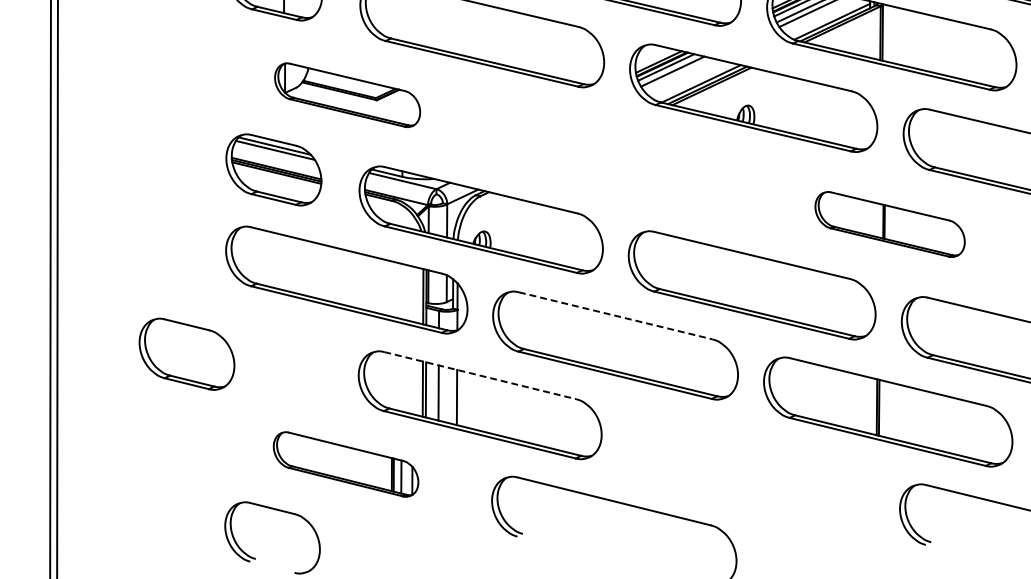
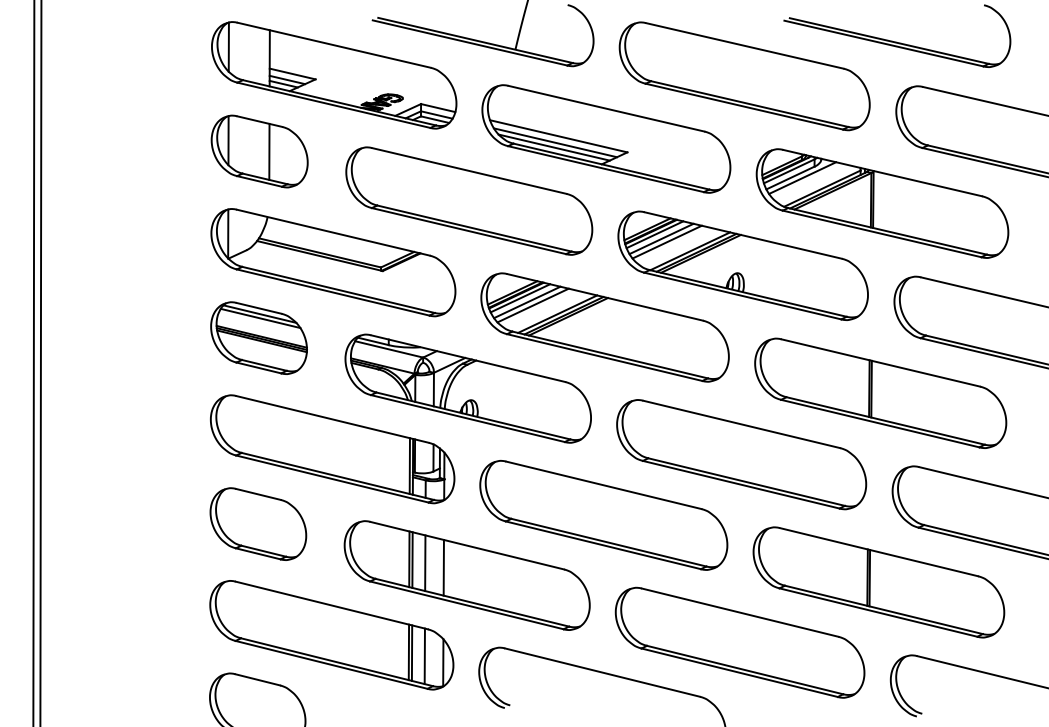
line: (677, 74) -> (666, 241), added
part: (347, 94) -> (333, 262), size x1.67
part: (616, 159) -> (604, 327), added
part: (889, 223) -> (880, 392), size x1.67
line: (616, 315) -> (604, 485), dashed -> solid
part: (187, 353) -> (258, 523), moved
line: (480, 375) -> (467, 545), dashed -> solid
part: (345, 464) -> (331, 635), size x1.67
part: (750, 471) -> (739, 642), added

